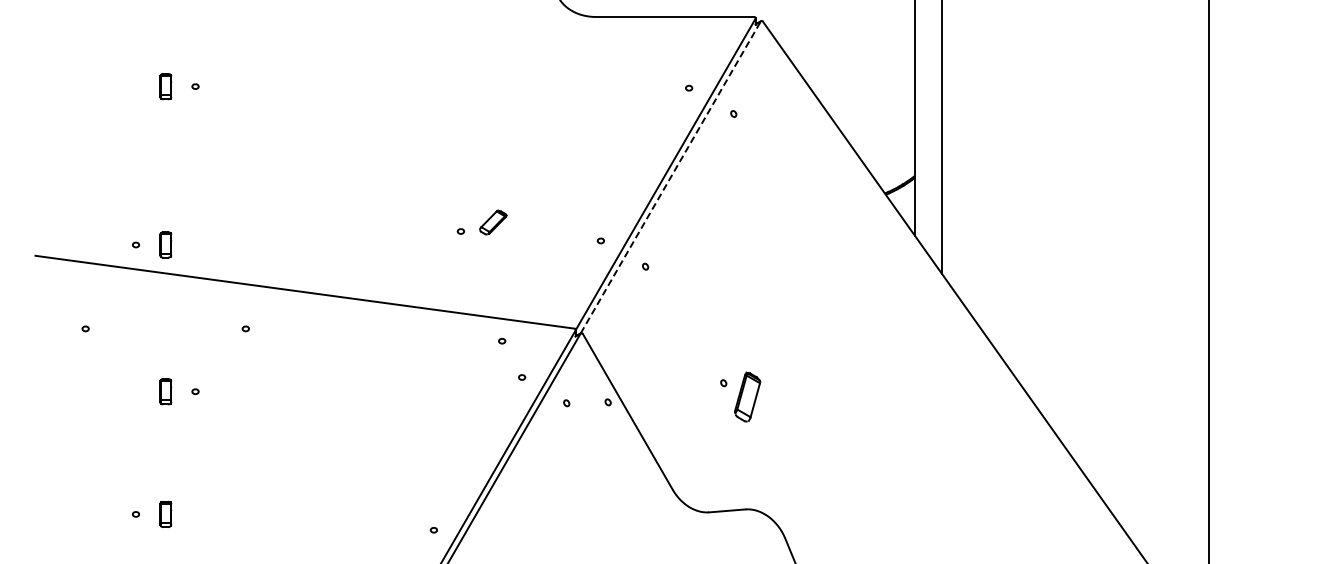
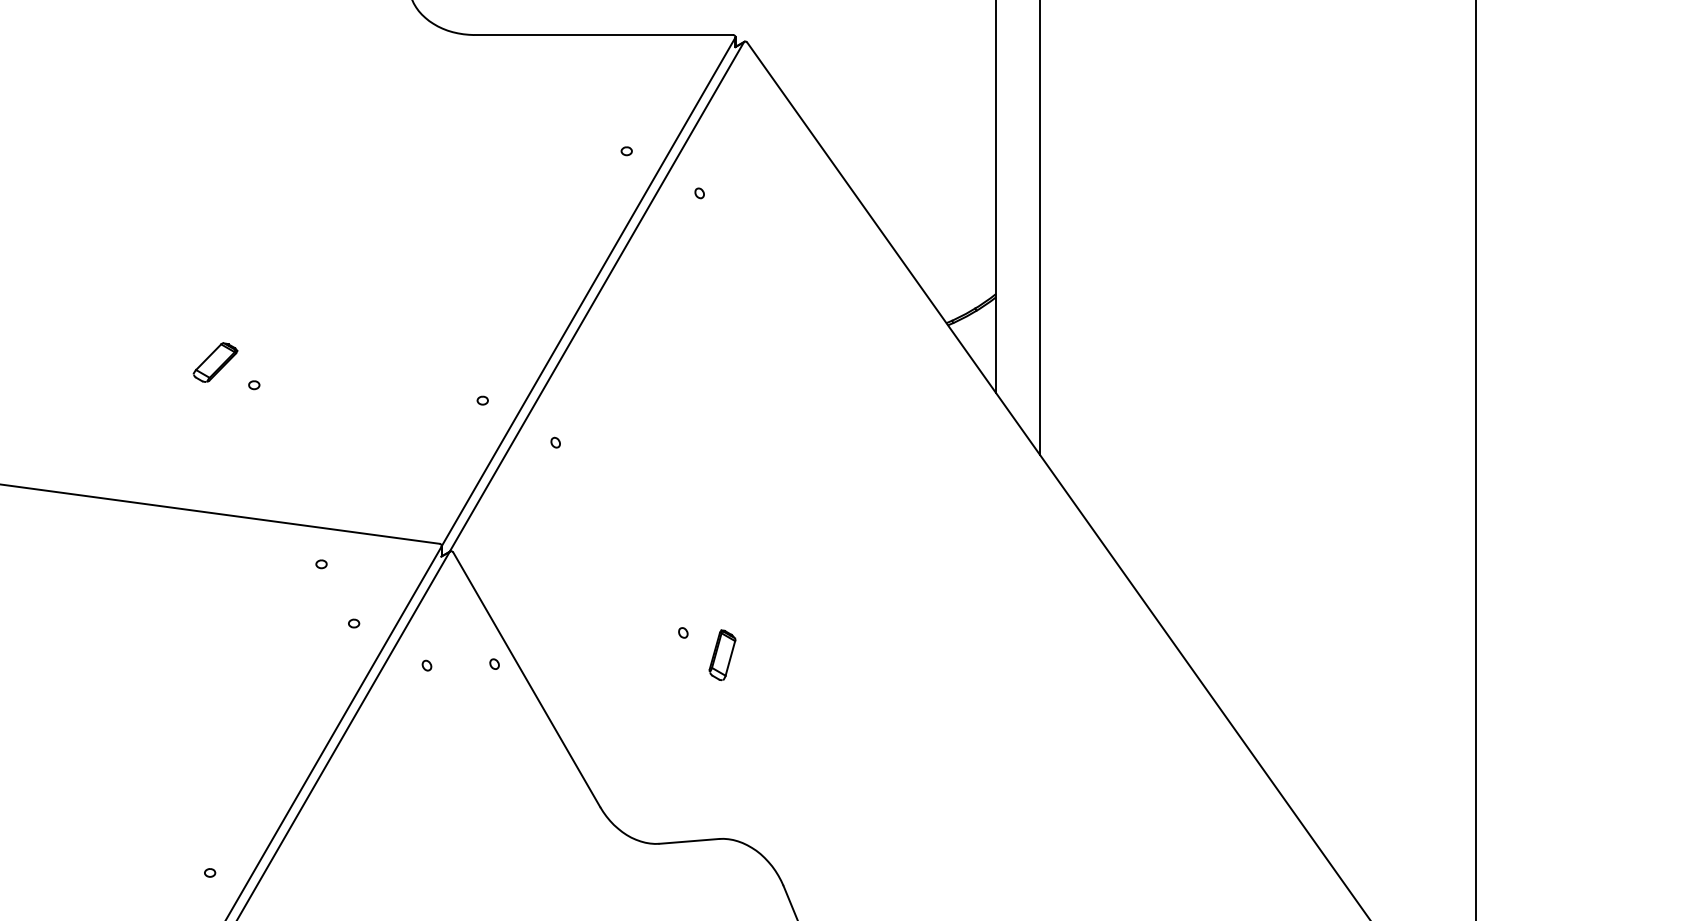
line: (671, 176) -> (598, 295), dashed -> solid
part: (493, 222) -> (215, 362), moved
part: (747, 396) -> (722, 654), size x0.62

